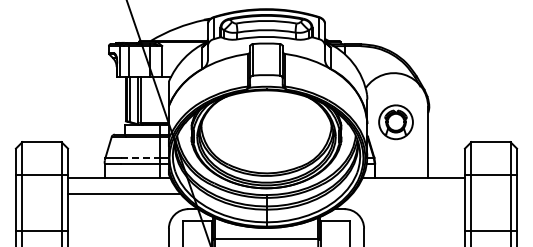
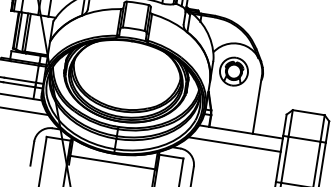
part: (395, 122) -> (233, 71), moved
line: (141, 157) -> (21, 80), dashed -> solid
line: (408, 194) -> (234, 144), added

